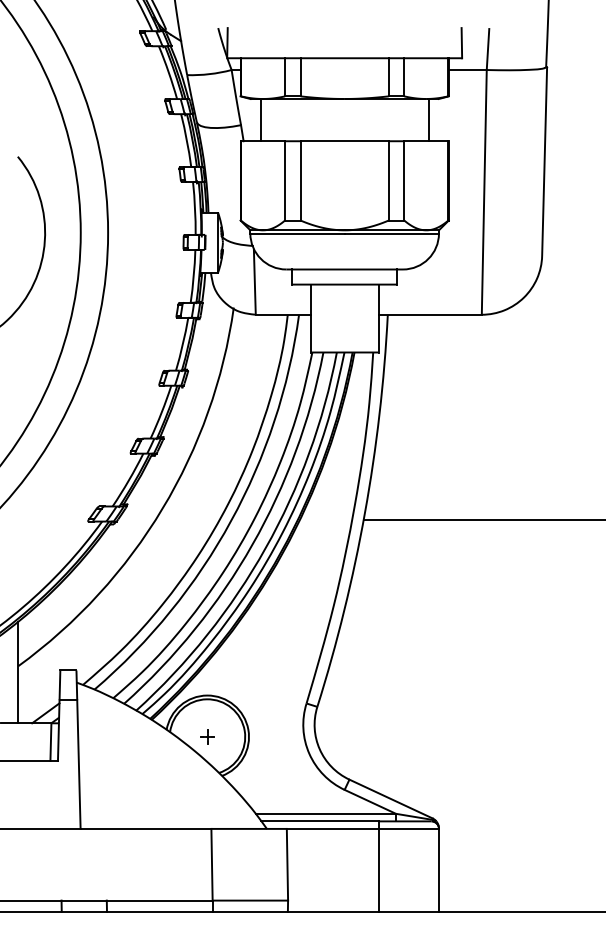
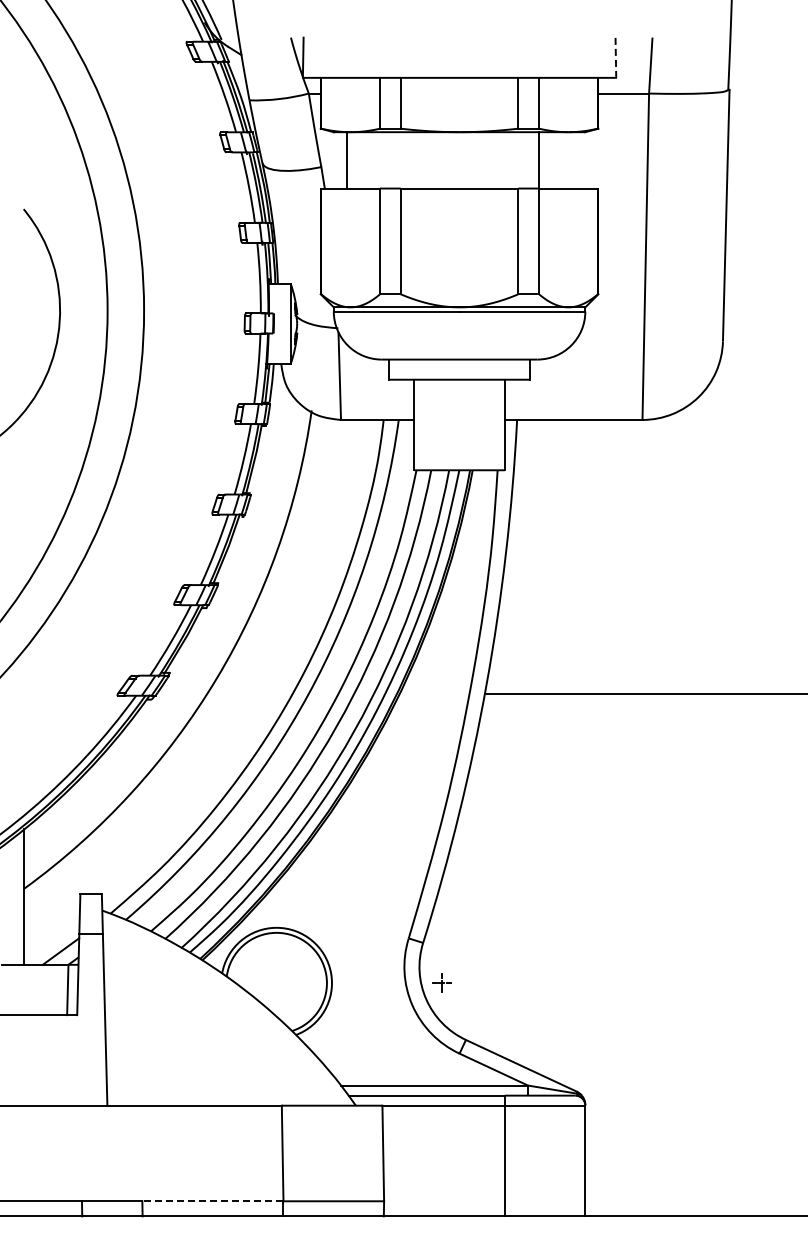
line: (461, 42) -> (615, 57), solid -> dashed
line: (428, 120) -> (538, 160), moved
part: (207, 736) -> (441, 982), moved
line: (159, 900) -> (212, 1201), solid -> dashed

